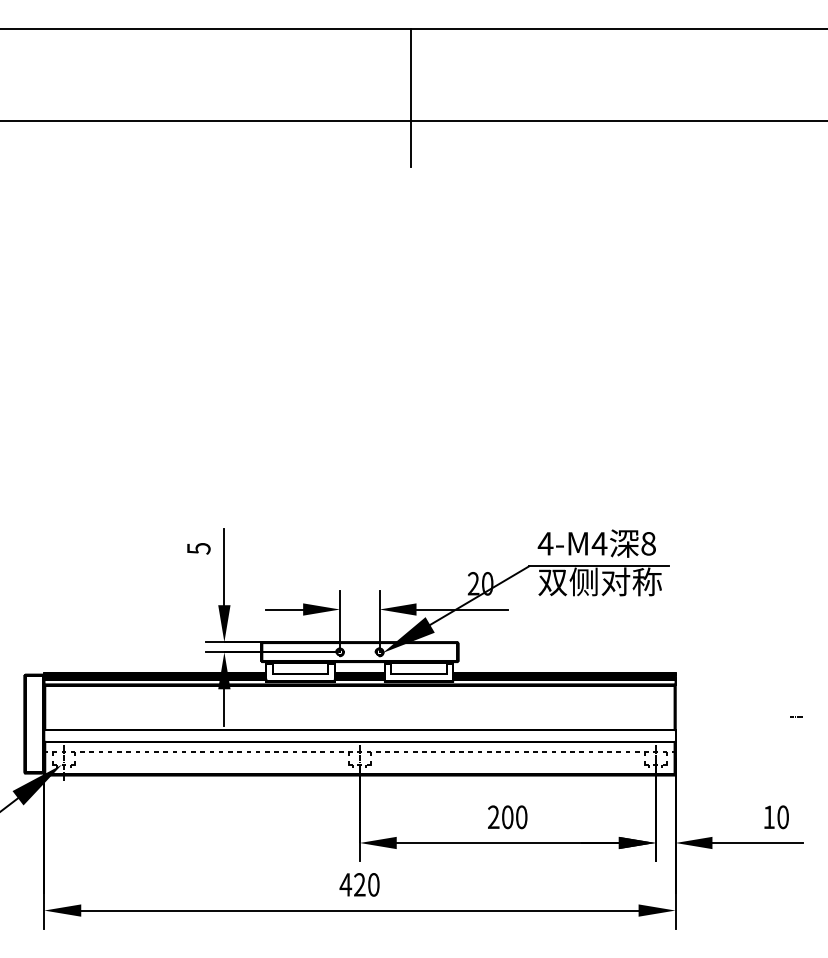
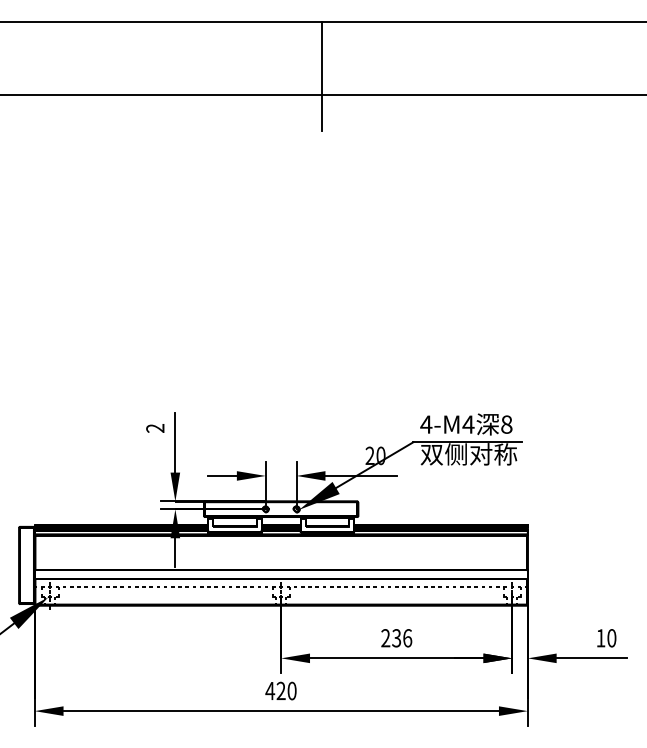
text: (198, 548) -> (155, 428), 5 -> 2
part: (796, 716) -> (622, 559), removed
text: (515, 817) -> (402, 638), 200 -> 236

